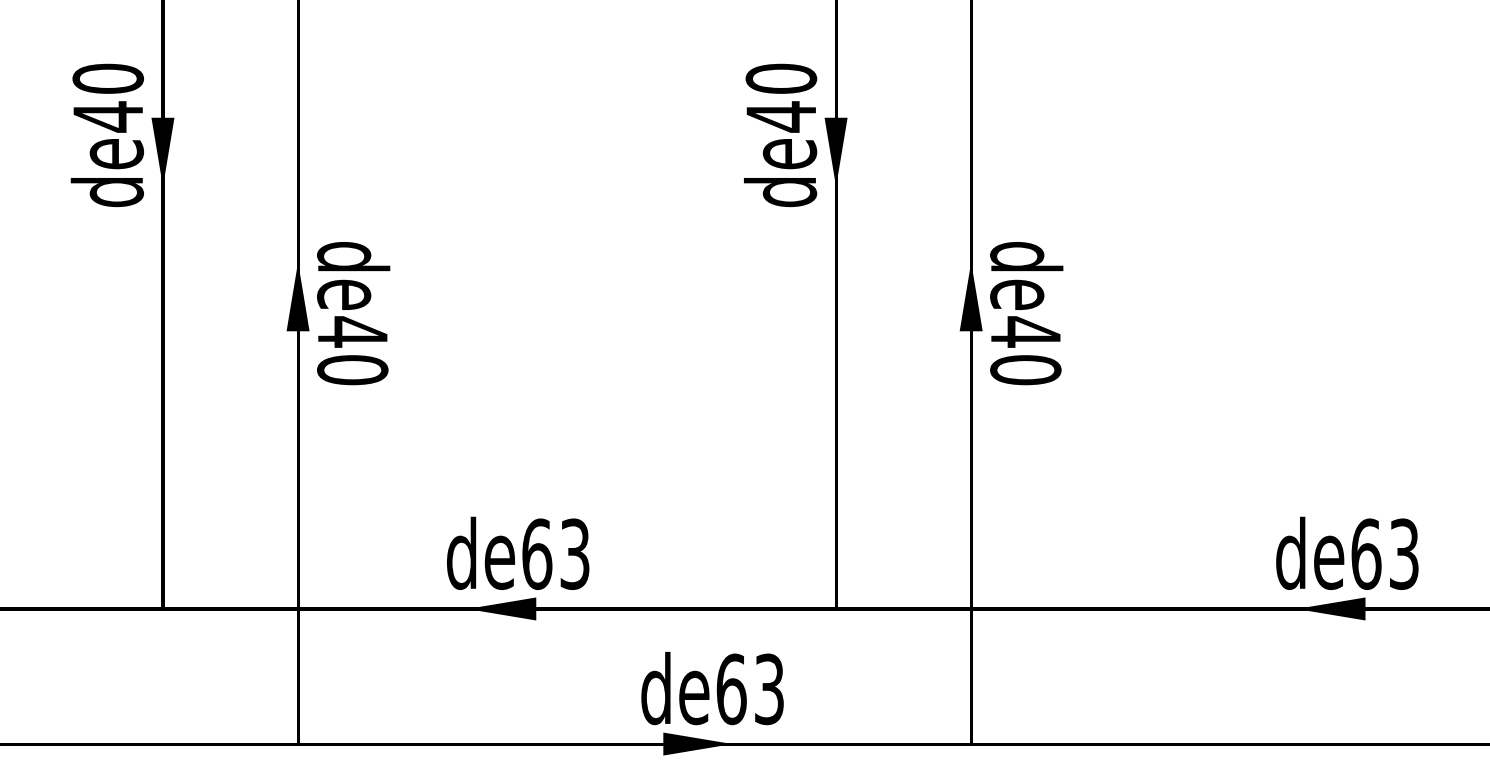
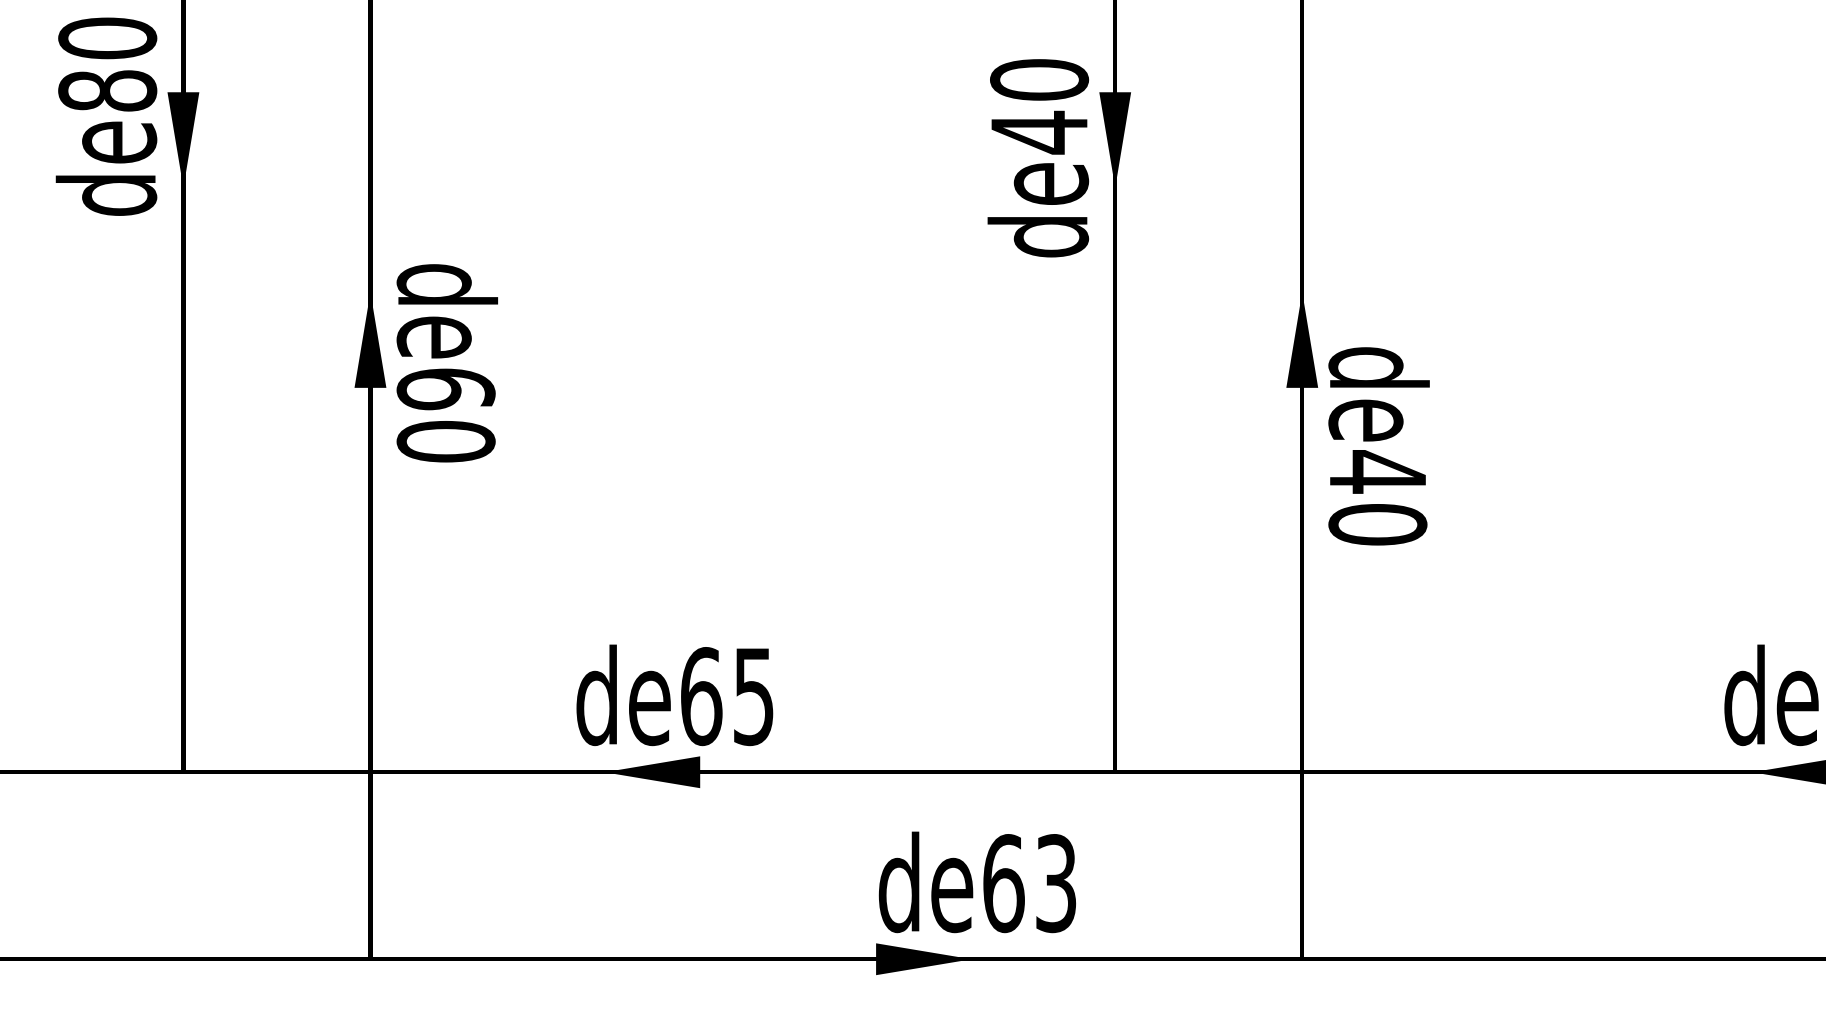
text: (108, 116) -> (108, 90), de40 -> de80
text: (780, 135) -> (1038, 158), moved
text: (1026, 313) -> (1378, 446), moved
text: (352, 331) -> (445, 388), de40 -> de60
text: (575, 553) -> (754, 695), de63 -> de65
text: (712, 688) -> (977, 882), moved

